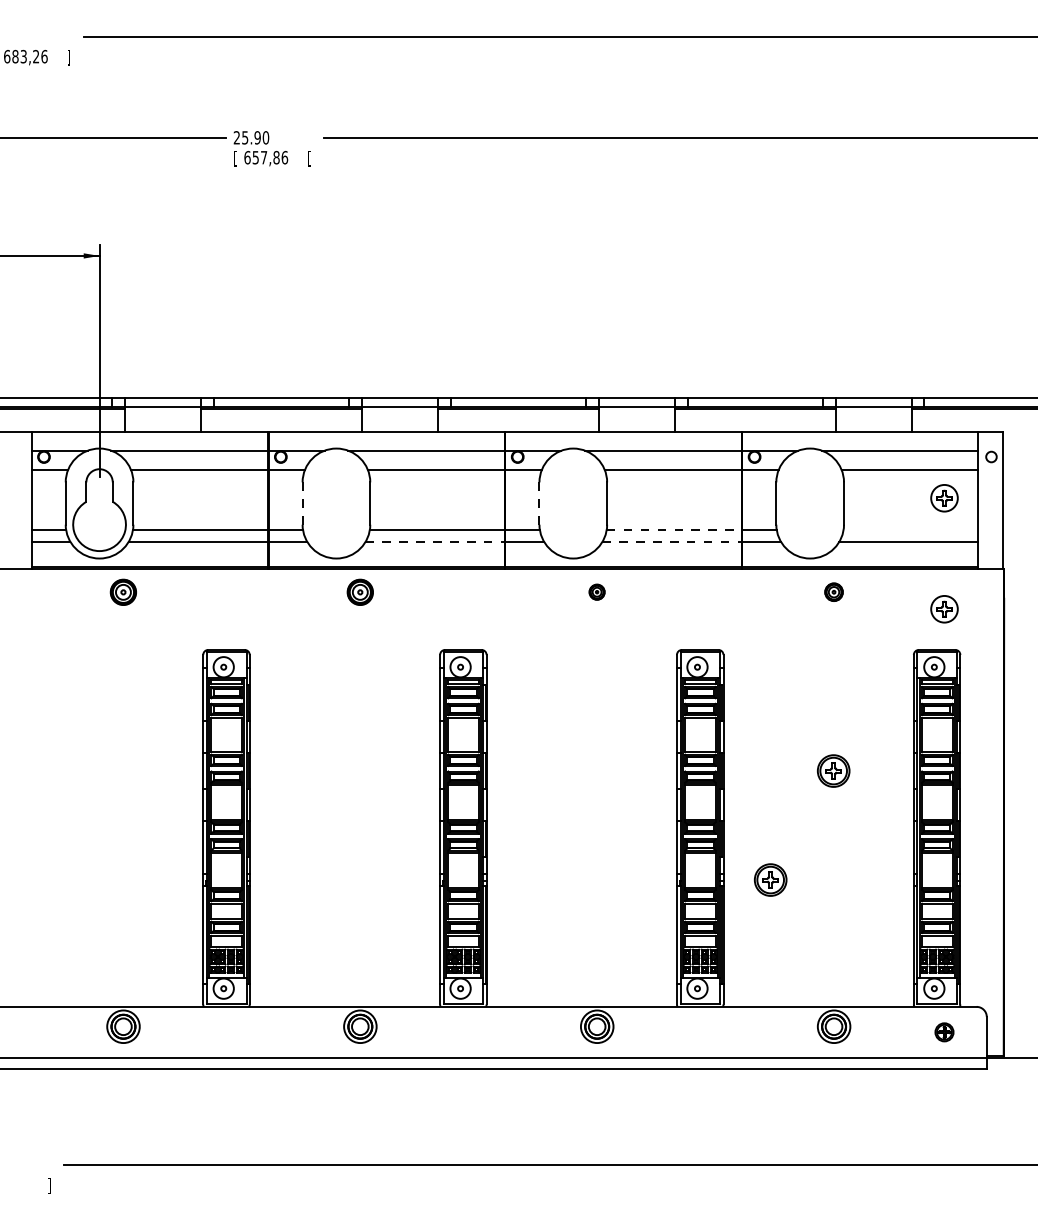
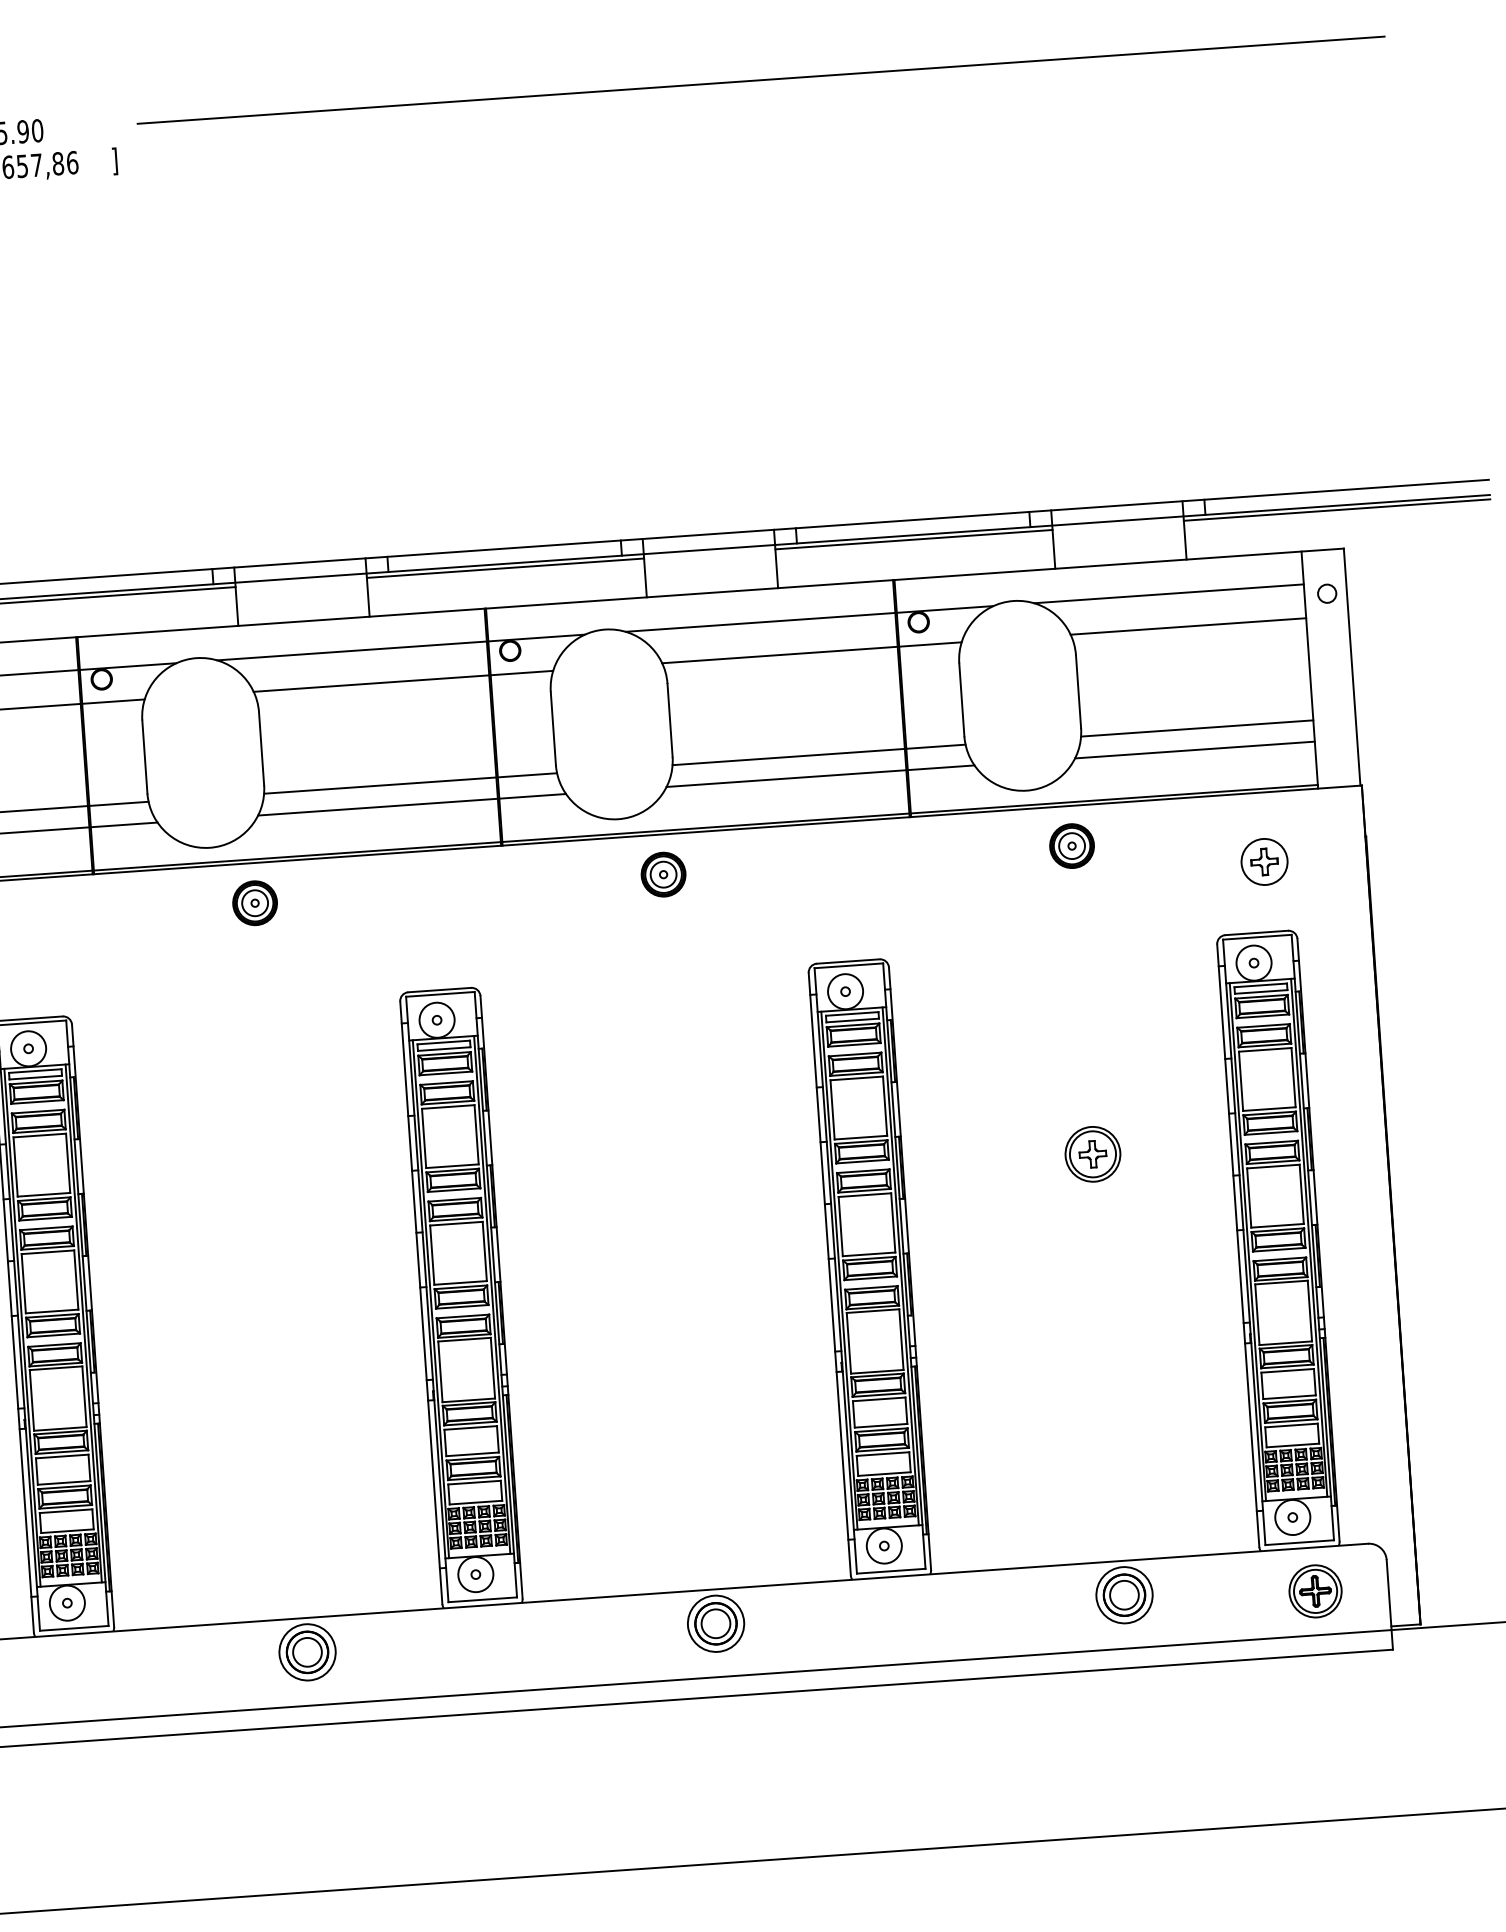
text: (309, 158) -> (115, 161), [ -> ]
part: (944, 498) -> (1251, 670), removed
line: (302, 503) -> (144, 756), dashed -> solid
line: (539, 503) -> (553, 728), dashed -> solid
line: (674, 529) -> (789, 756), dashed -> solid
line: (910, 529) -> (1196, 728), added
line: (435, 541) -> (378, 806), dashed -> solid
line: (671, 541) -> (785, 778), dashed -> solid
part: (596, 591) -> (662, 873), size x1.67
part: (833, 591) -> (1070, 844), size x1.43
part: (770, 879) -> (997, 1348), removed
part: (944, 1032) -> (1315, 1591), size x1.67

